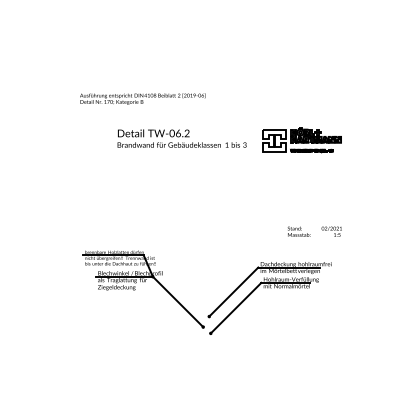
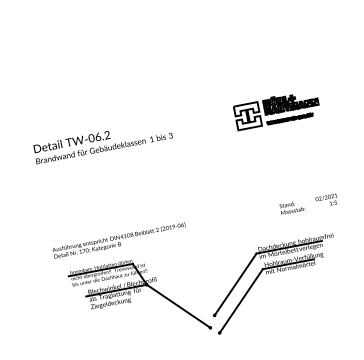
text: (142, 98) -> (119, 240), moved
text: (181, 138) -> (102, 141), moved

